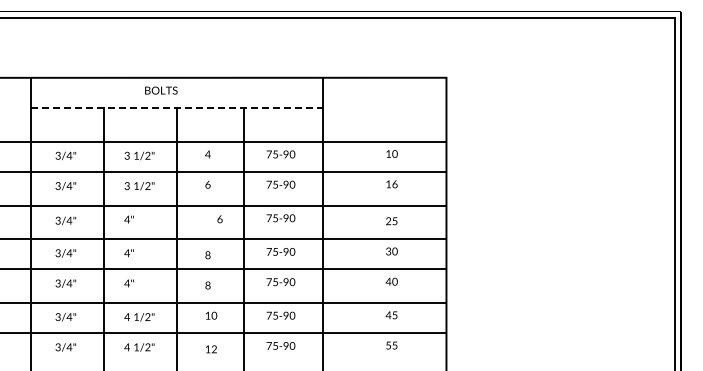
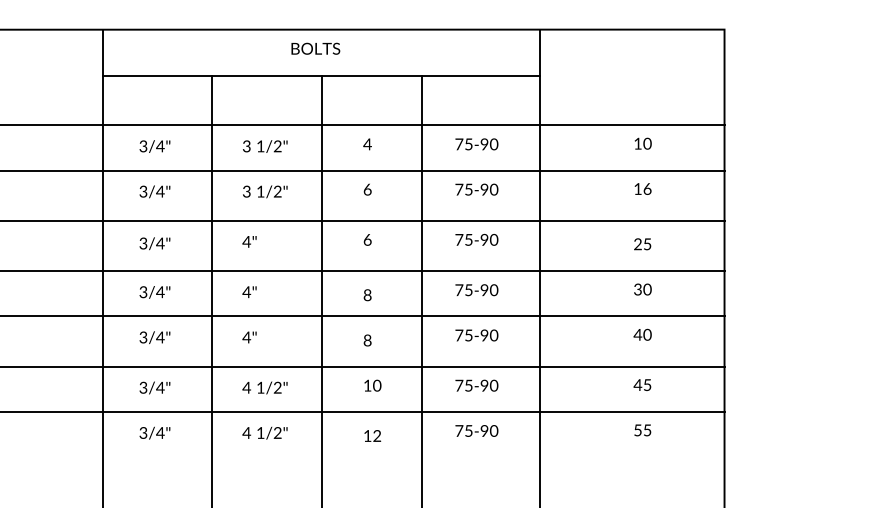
text: (161, 90) -> (316, 48), moved
line: (177, 108) -> (322, 75), dashed -> solid
text: (219, 219) -> (366, 240), moved

